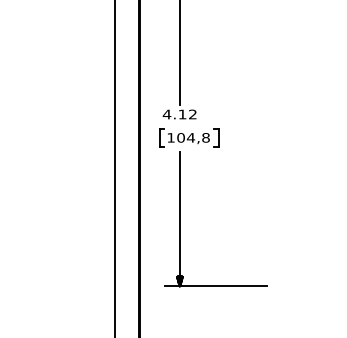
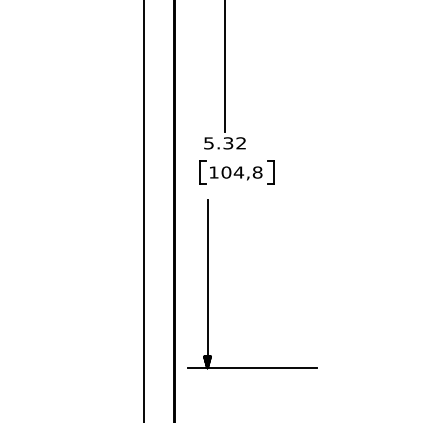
text: (174, 114) -> (218, 143), 4.12 -> 5.32
part: (180, 219) -> (208, 284), moved

